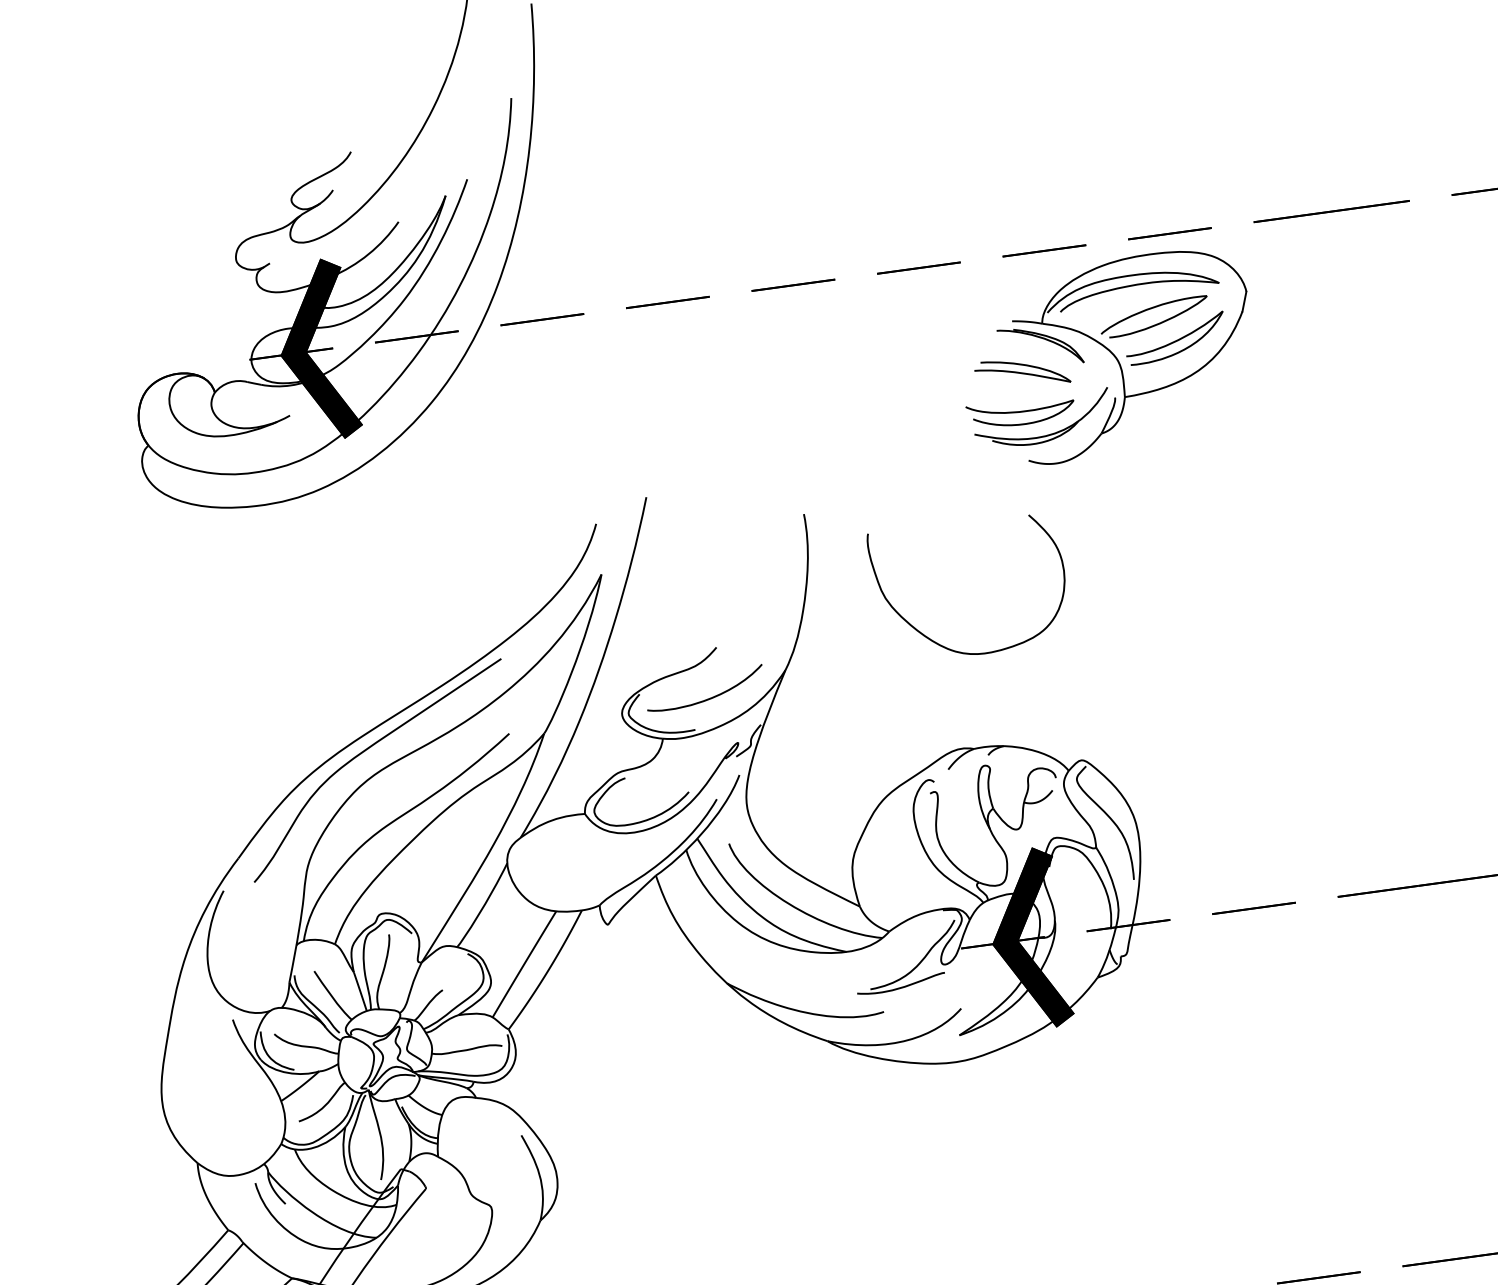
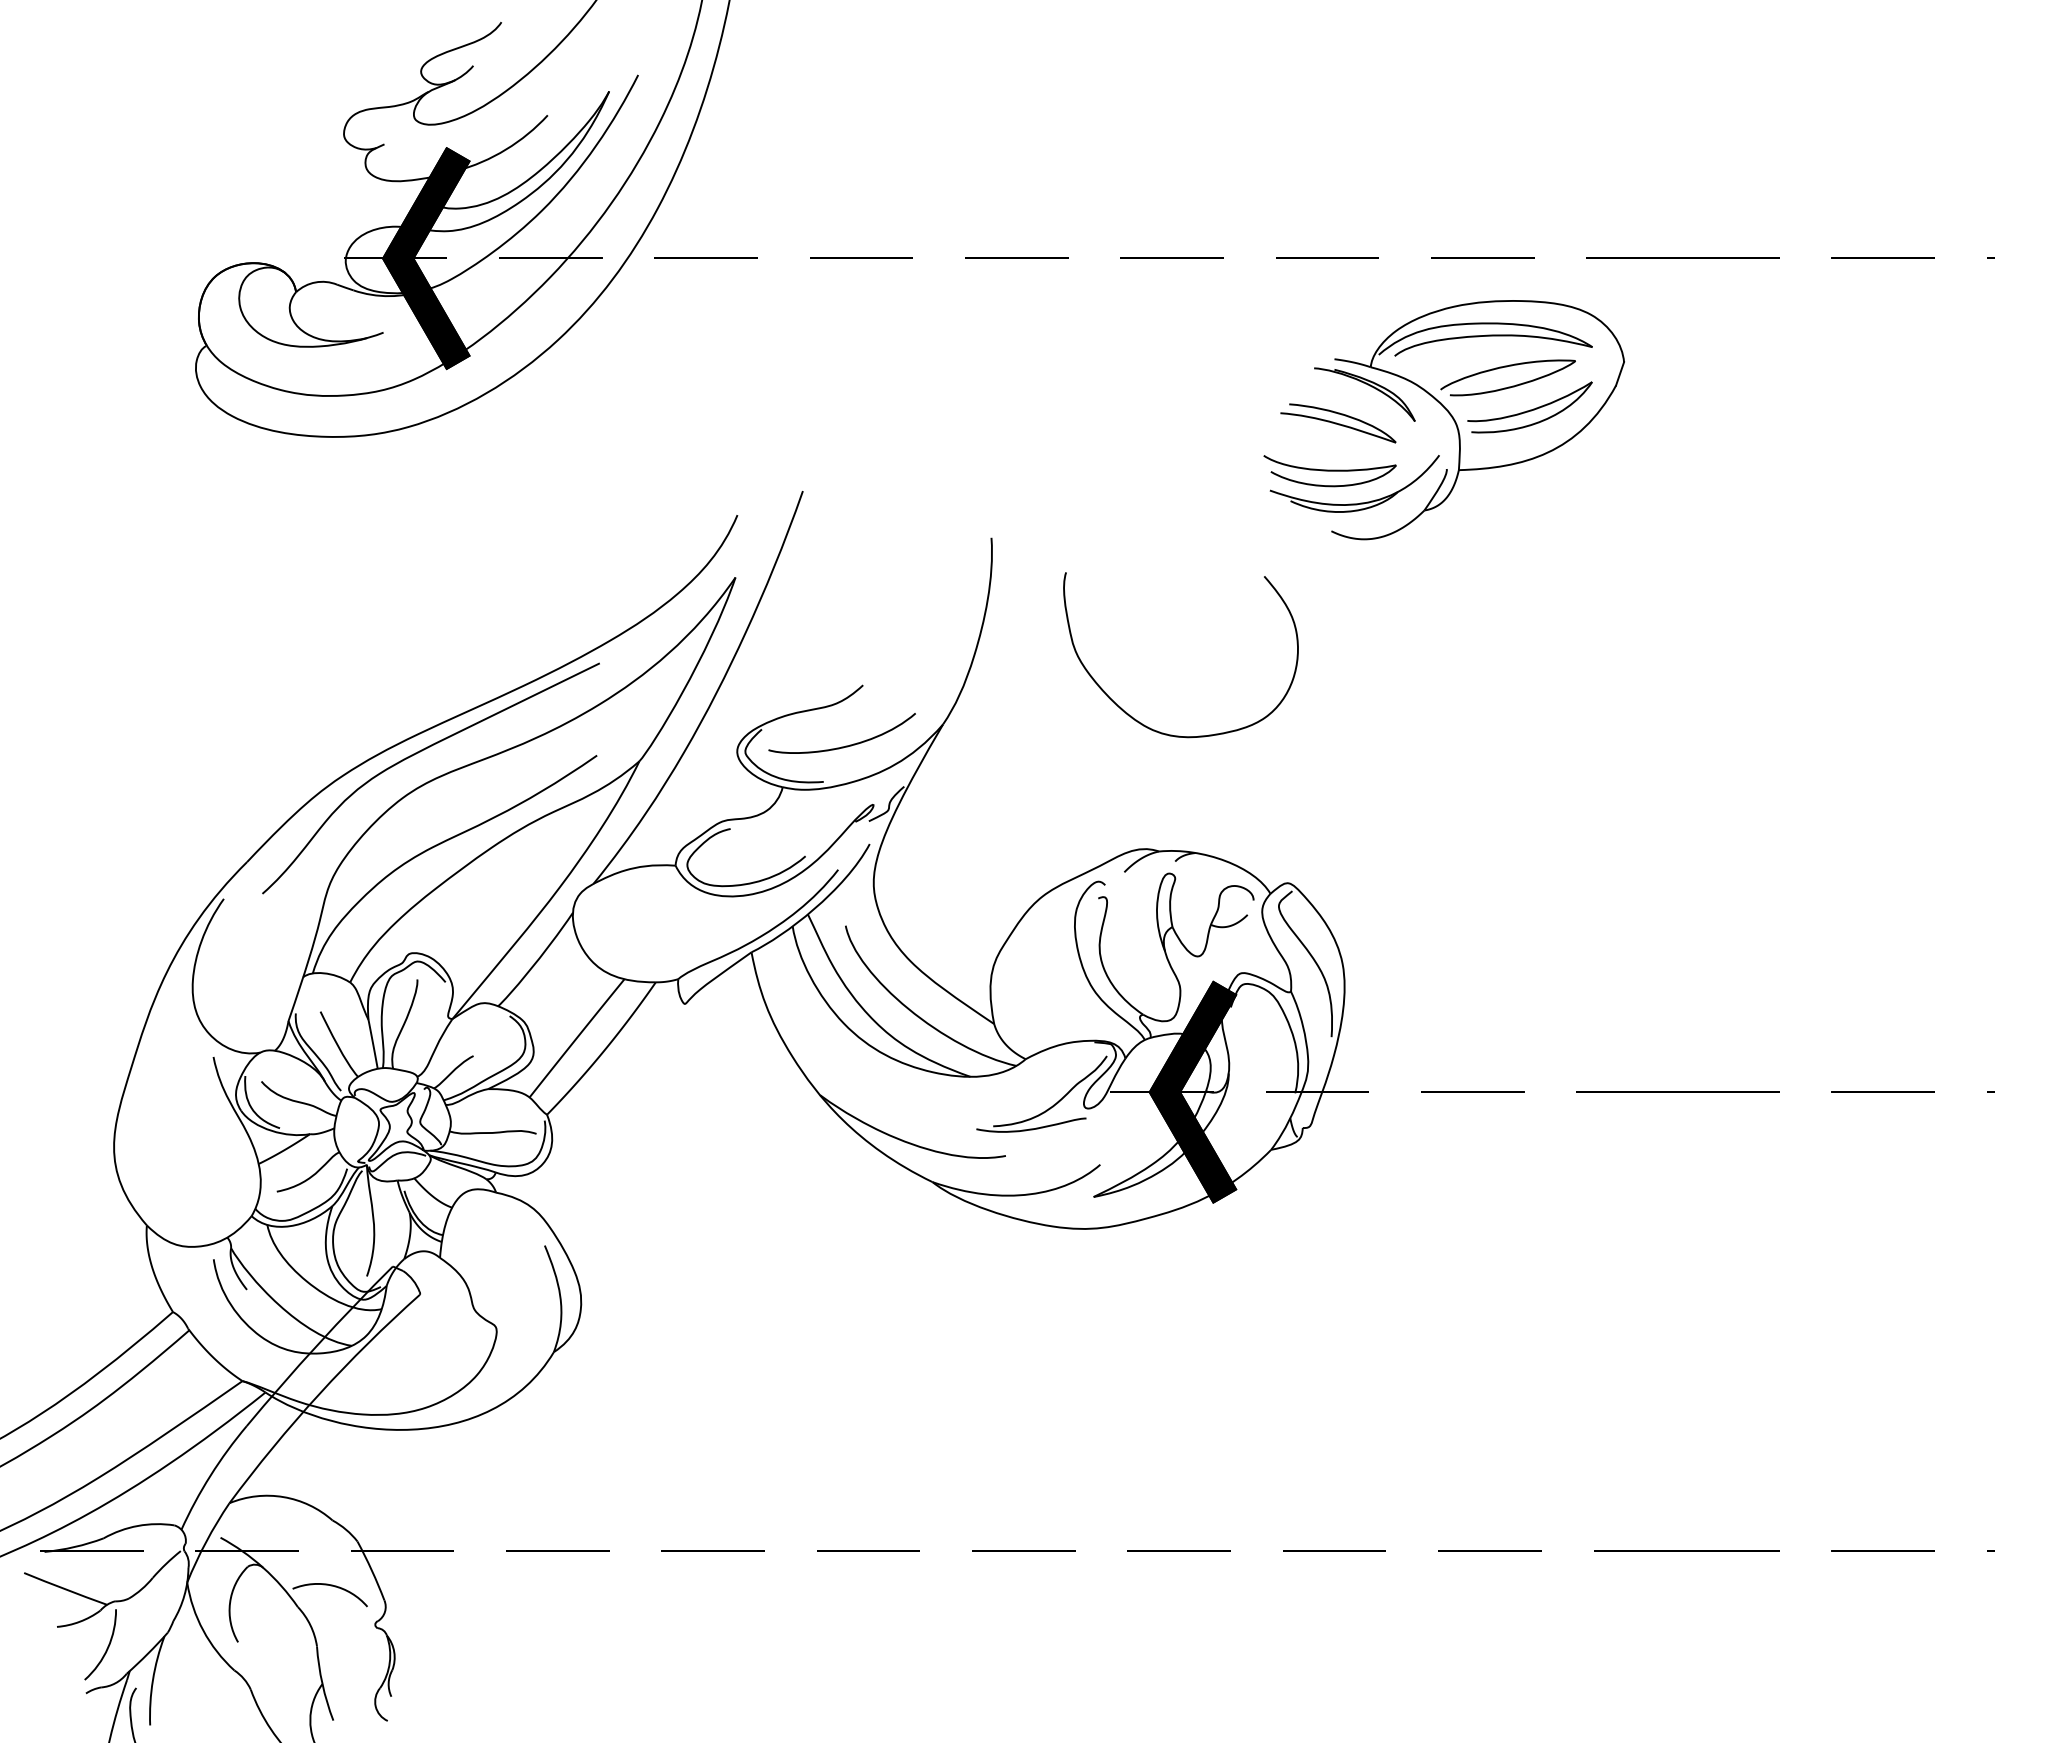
part: (1112, 354) -> (1450, 416), moved

